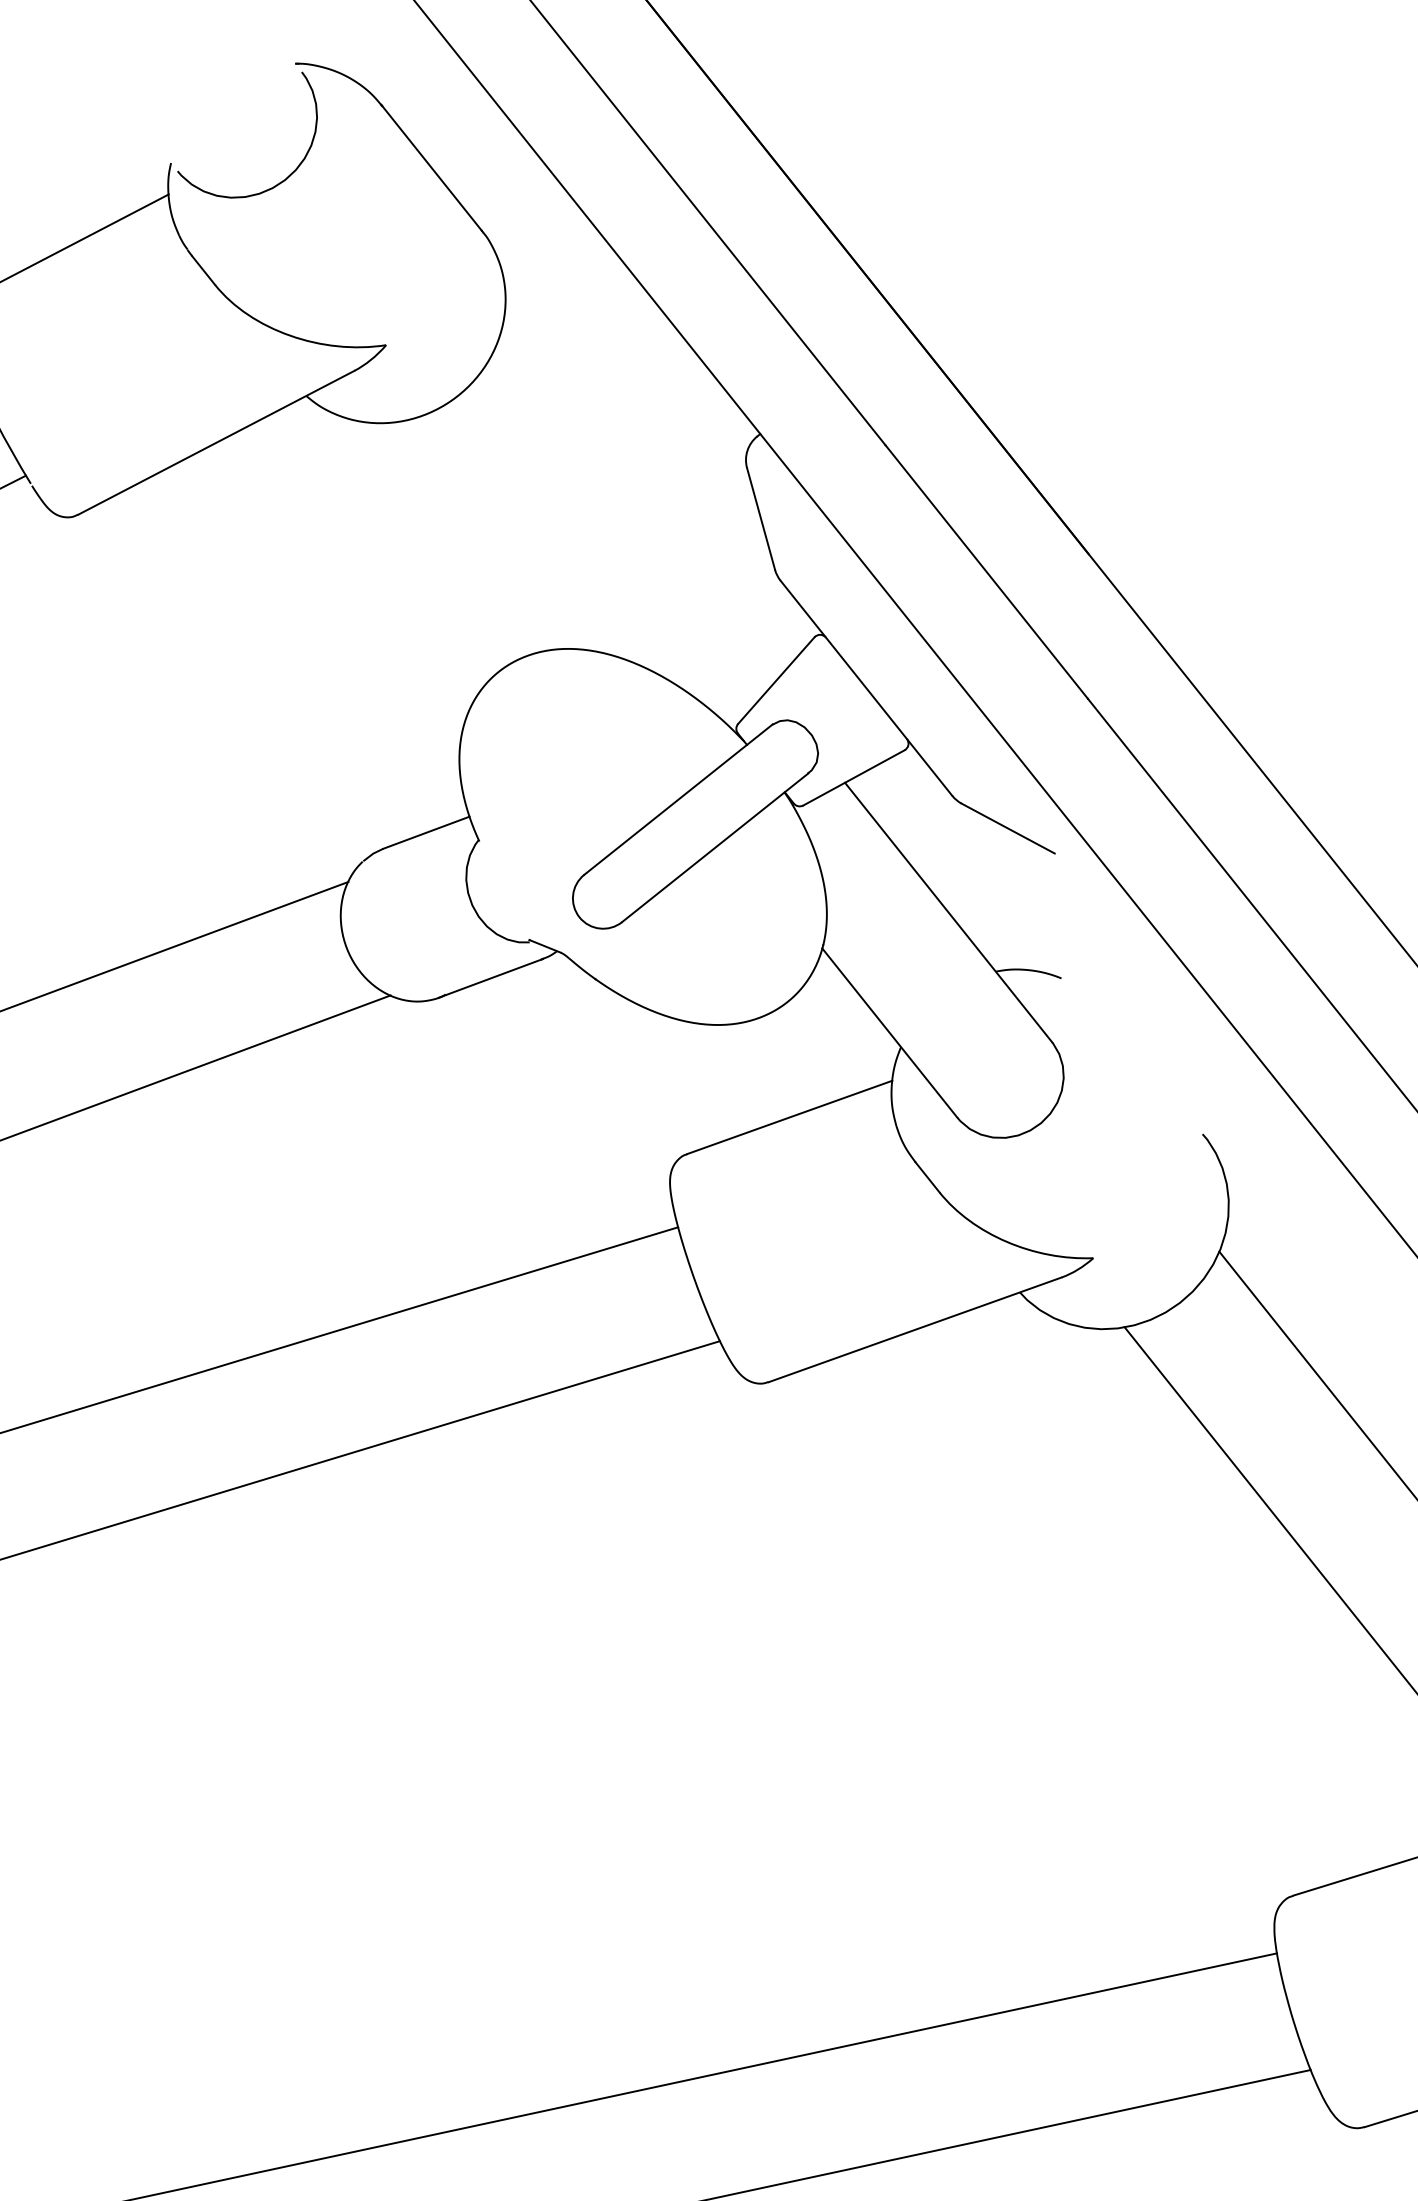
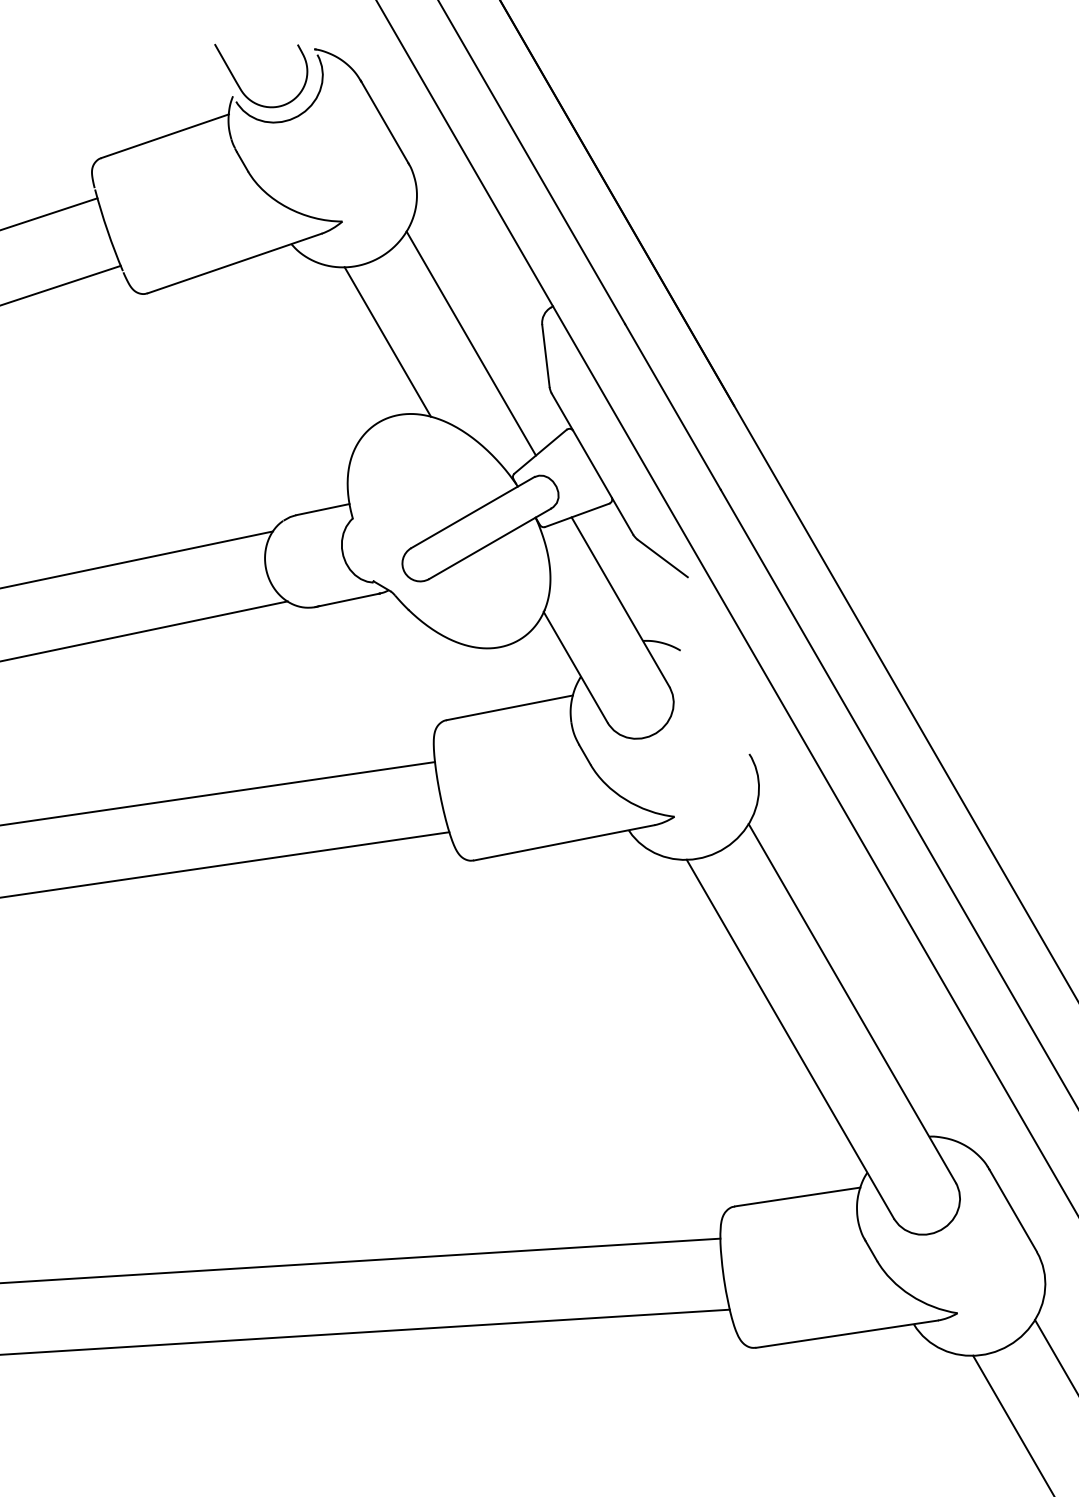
curve: (183, 147) -> (241, 88), added
line: (631, 517) -> (470, 343), added
line: (491, 534) -> (387, 341), added

